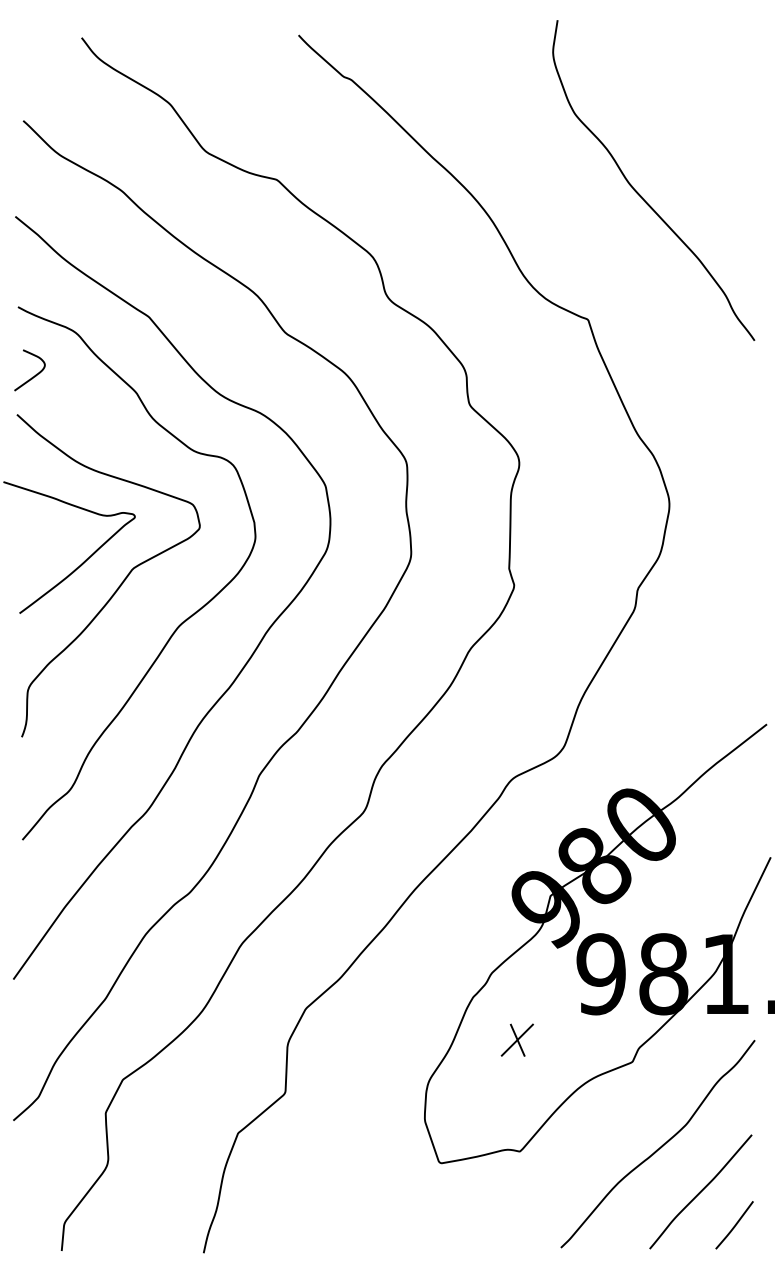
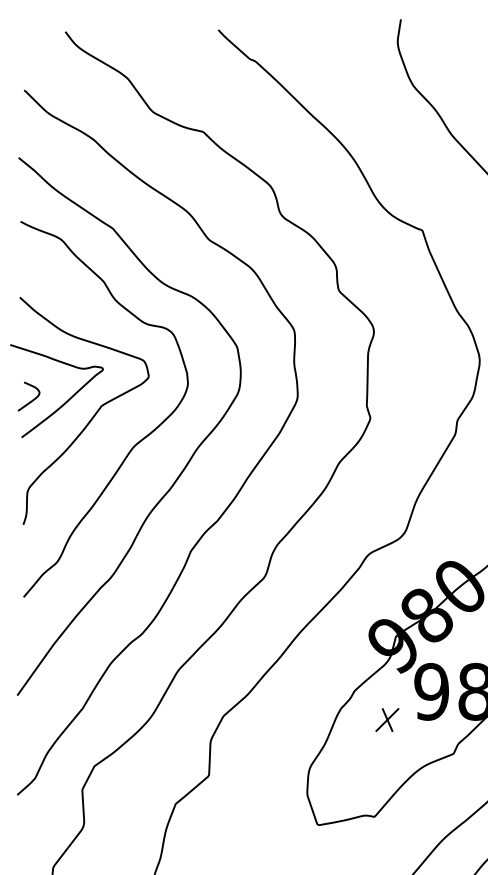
curve: (32, 376) -> (30, 400), moved
part: (516, 1039) -> (386, 719), moved

